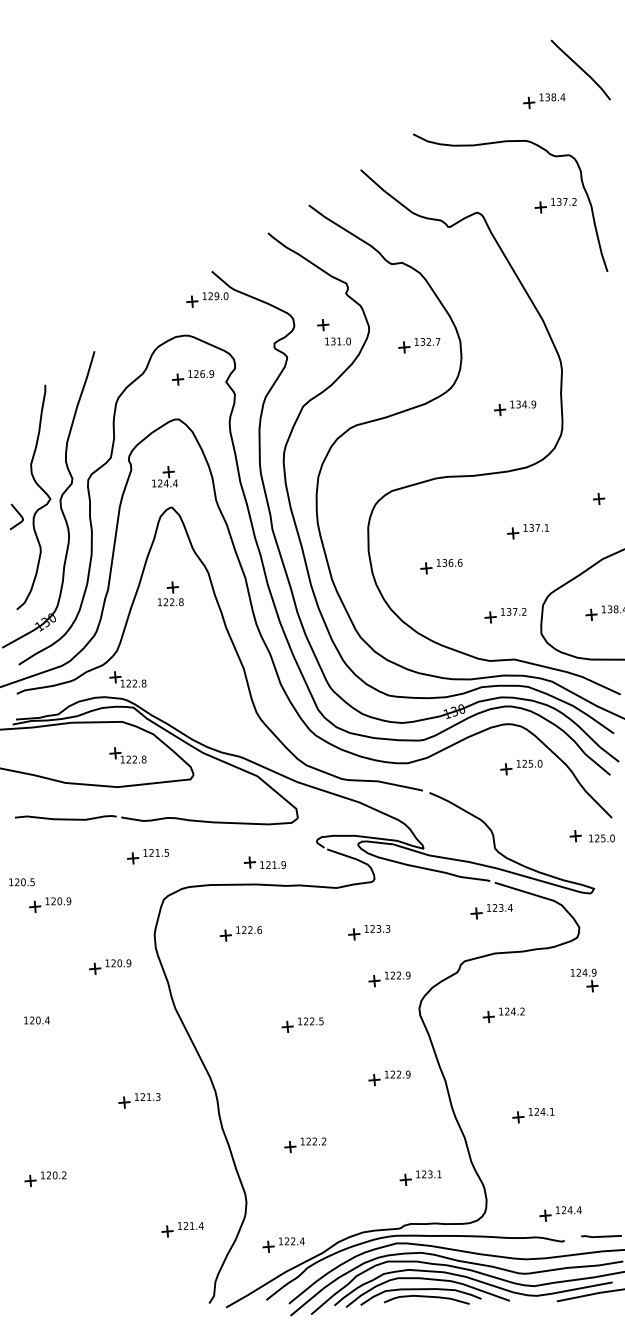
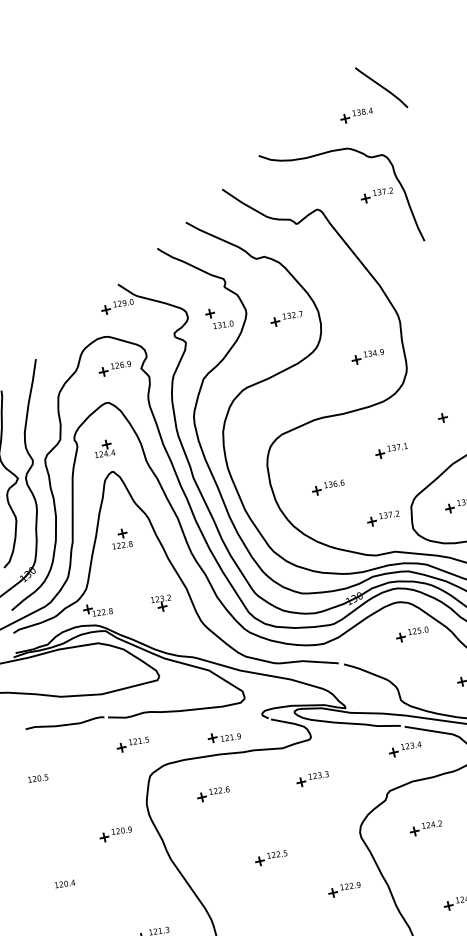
part: (209, 683) -> (161, 603), added
part: (127, 755) -> (105, 668), removed
part: (50, 904) -> (62, 792), removed
part: (389, 979) -> (333, 813), removed

